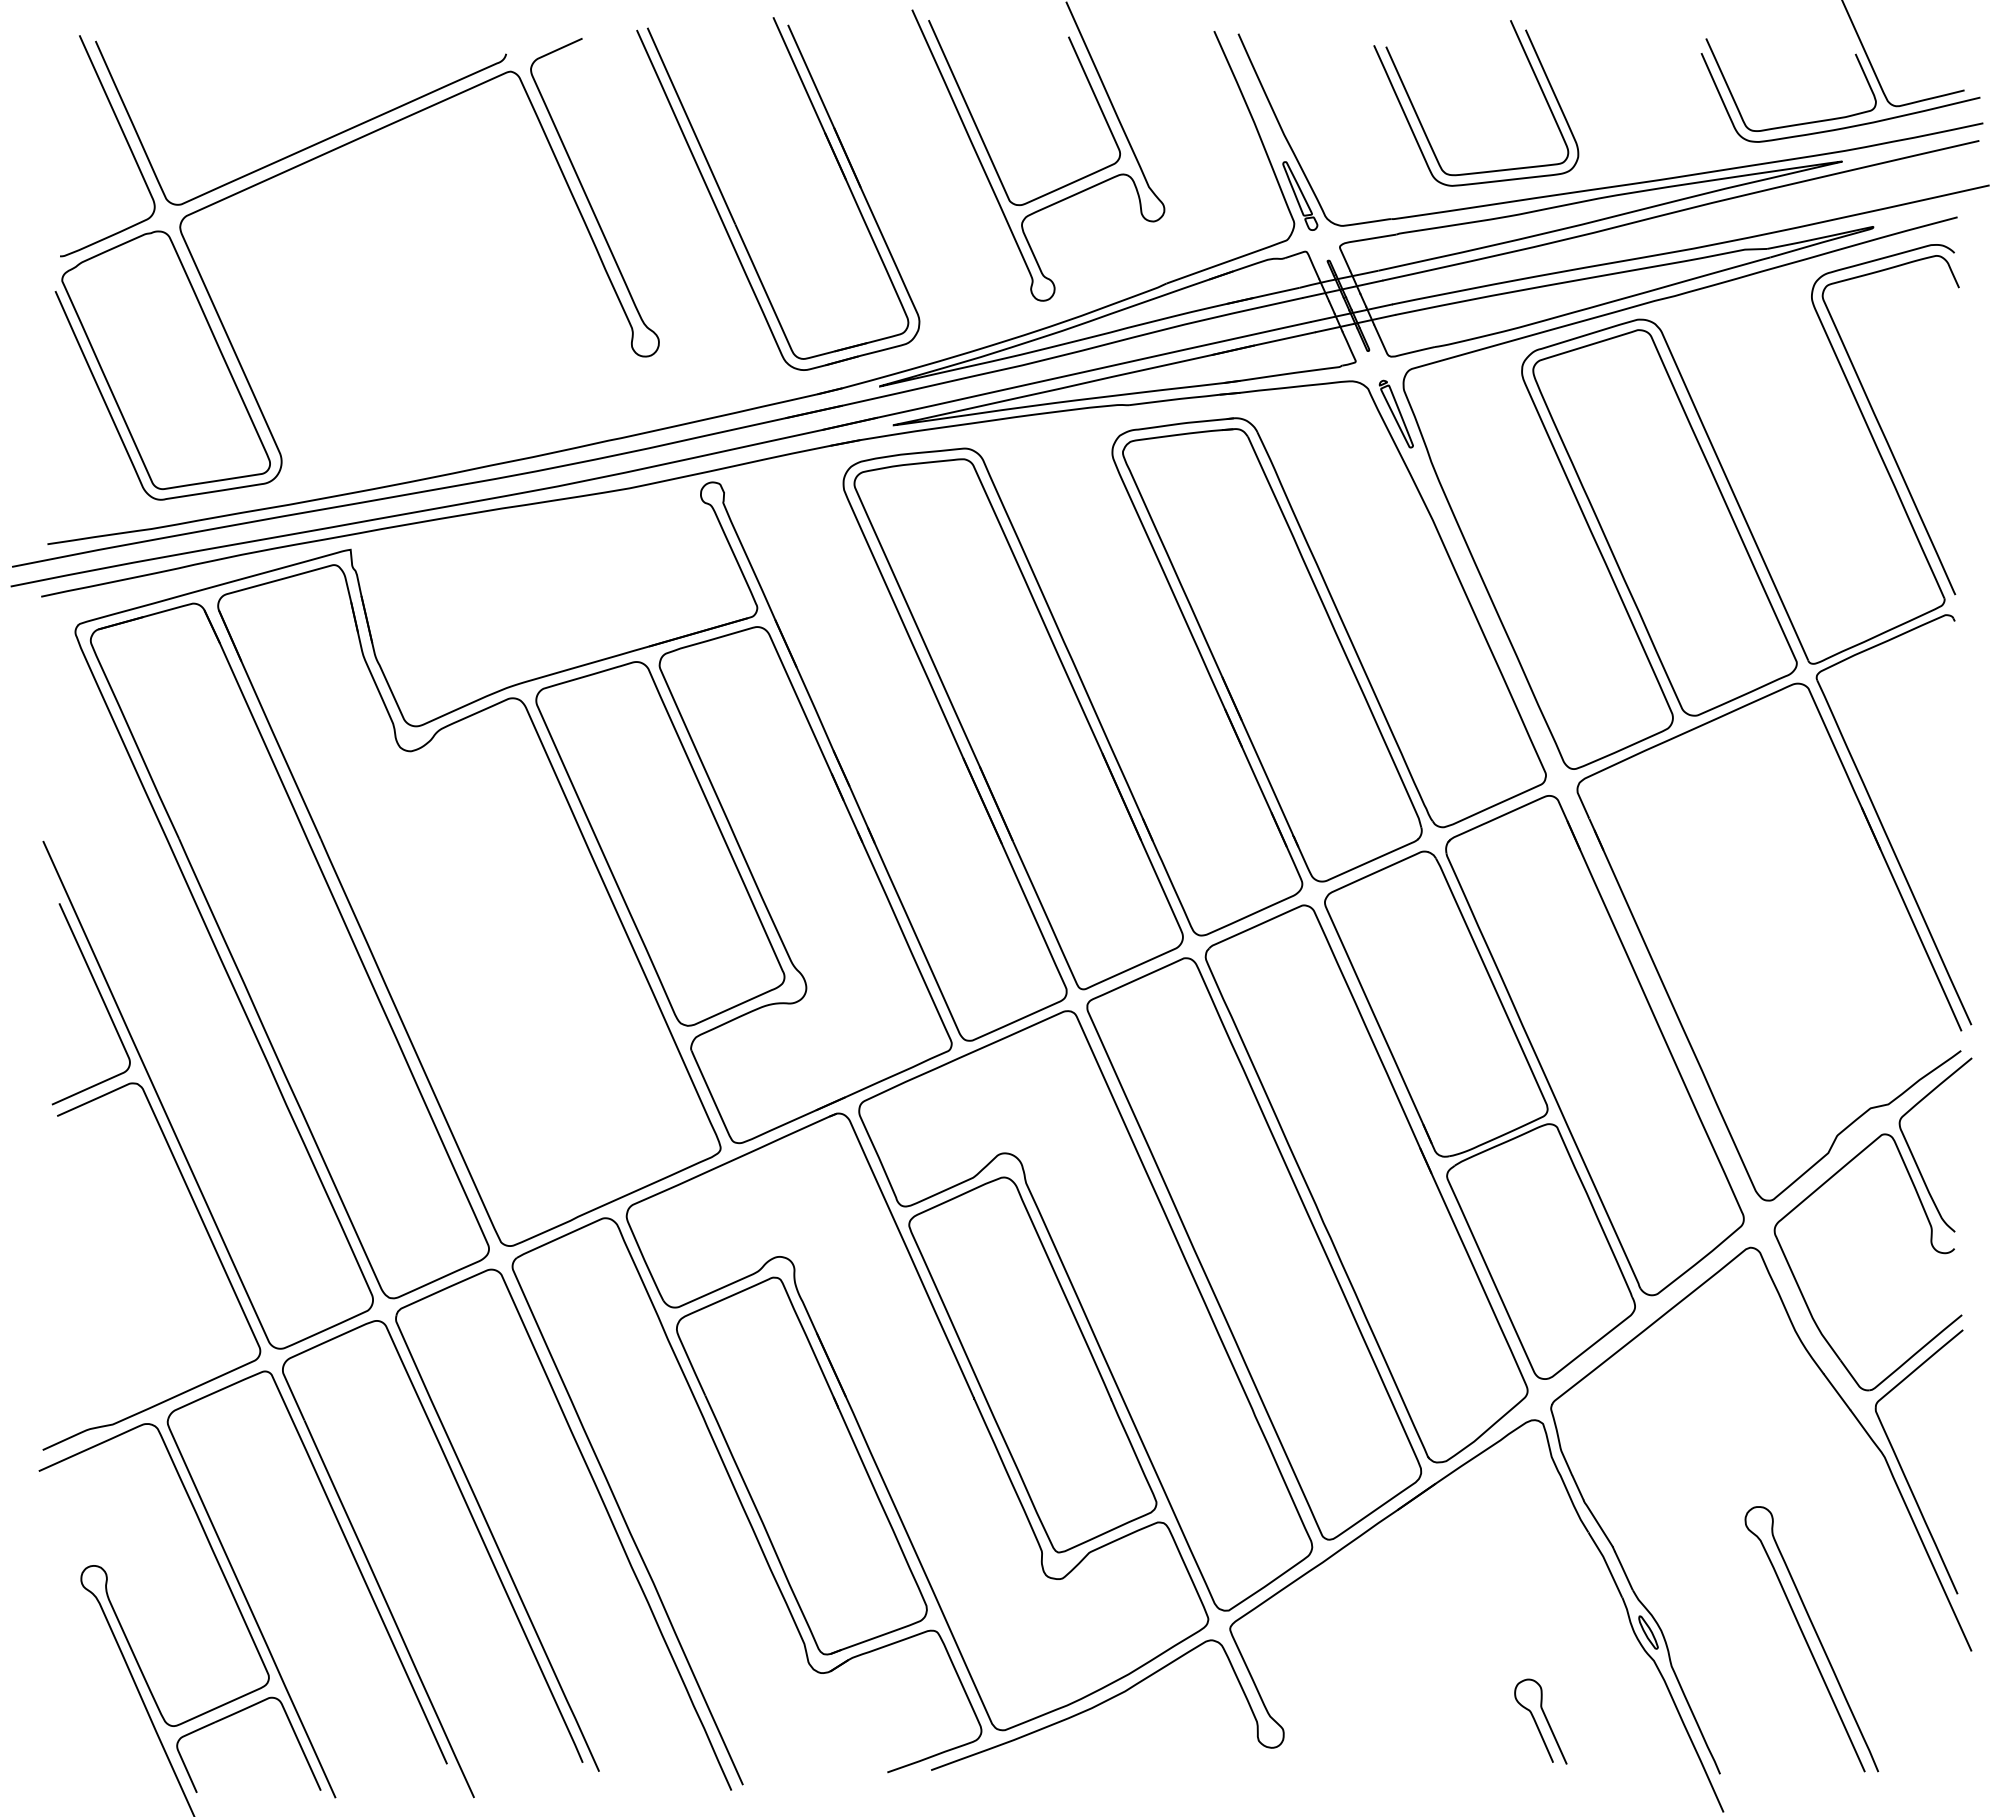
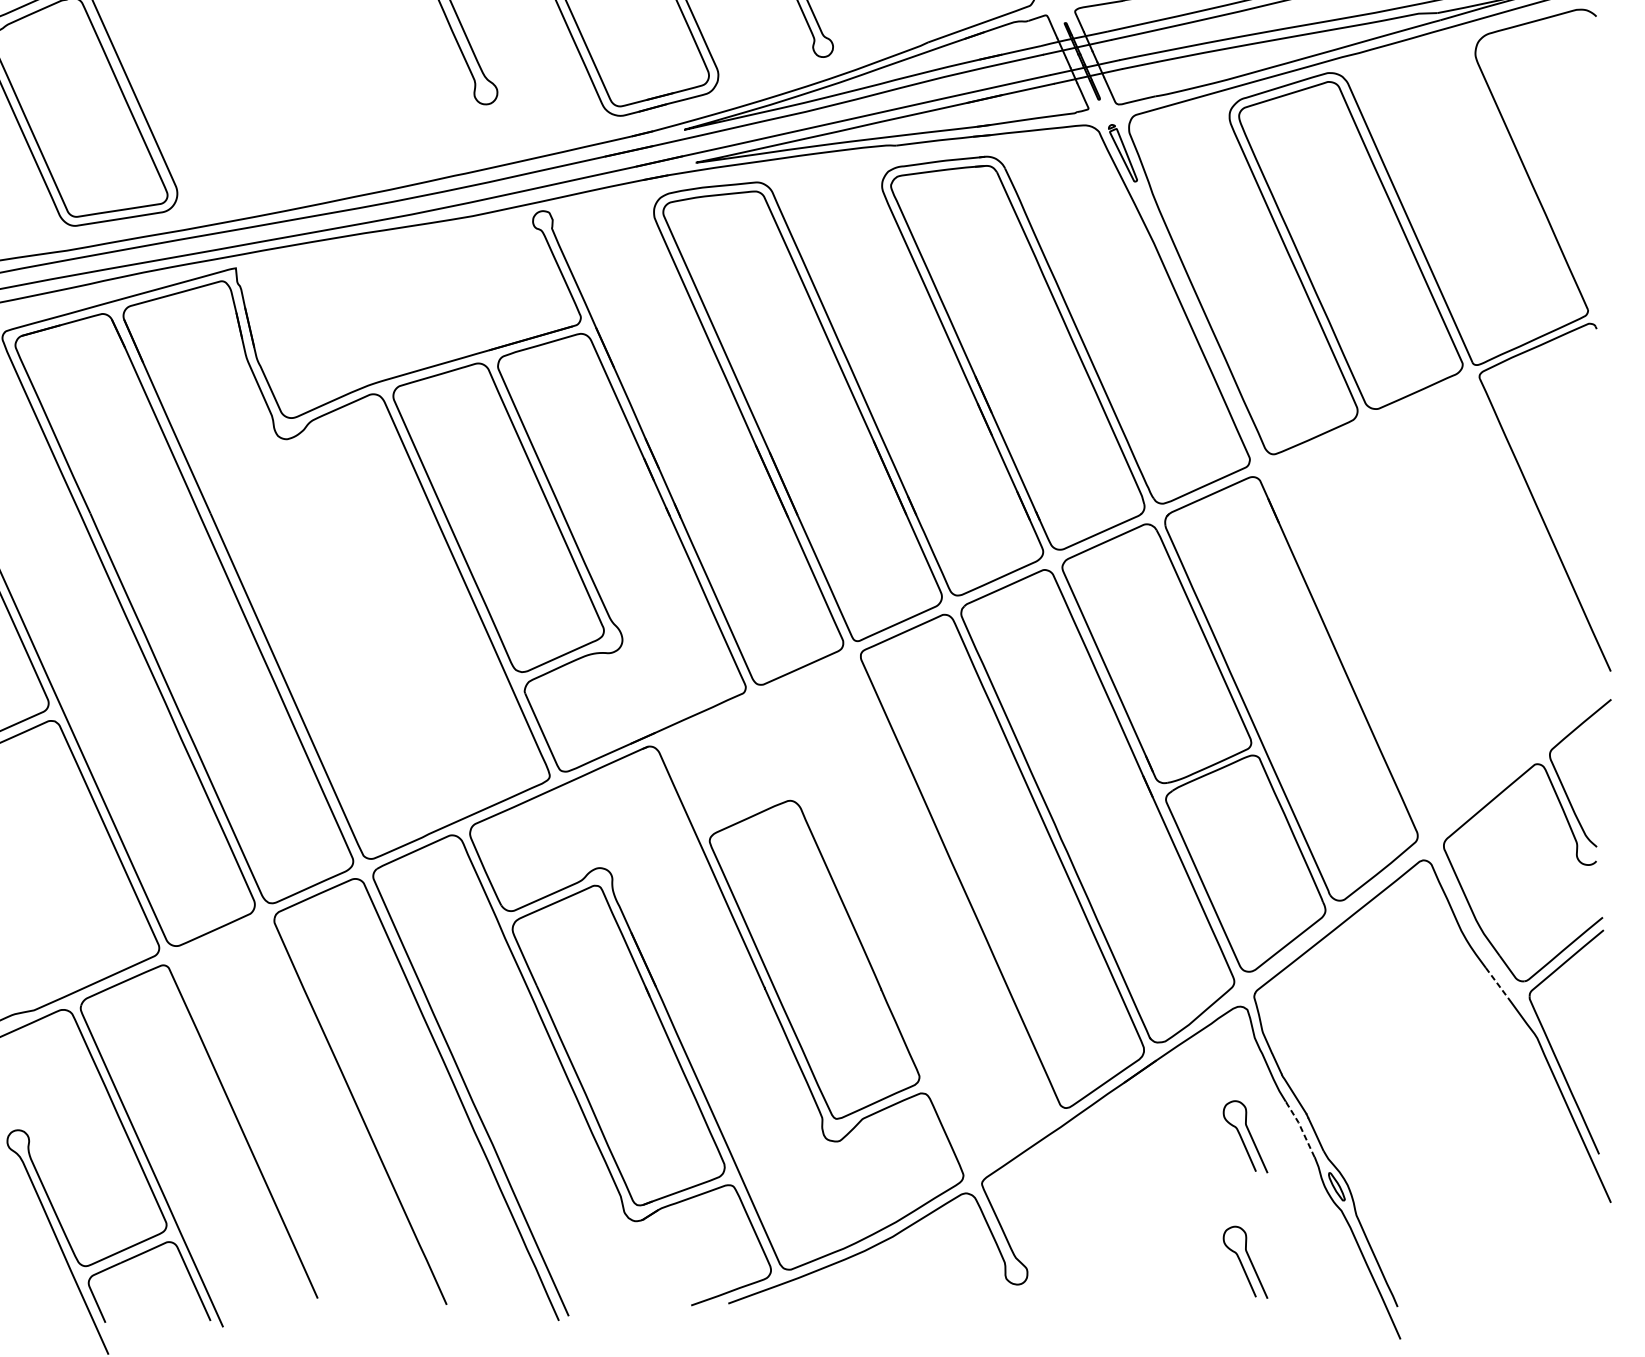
curve: (1882, 429) -> (1535, 166), removed
part: (1666, 988) -> (1352, 640), removed
part: (1085, 1310) -> (859, 913), removed
line: (1837, 1392) -> (1497, 983), solid -> dashed
part: (481, 1540) -> (346, 1108), removed
line: (1606, 1563) -> (1301, 1128), solid -> dashed
curve: (1537, 1575) -> (1242, 1138), added
curve: (1807, 1641) -> (1471, 1194), removed

